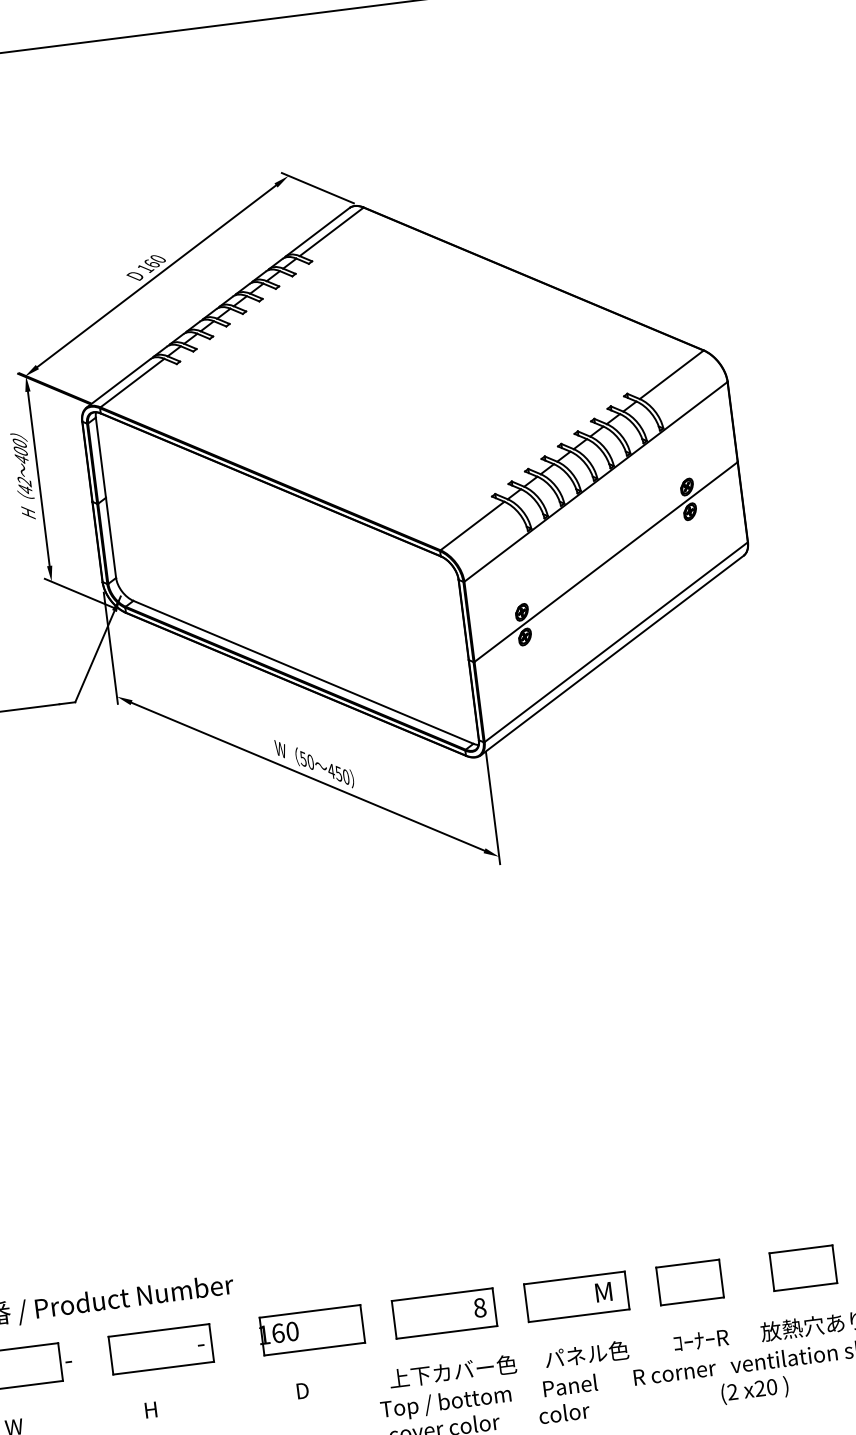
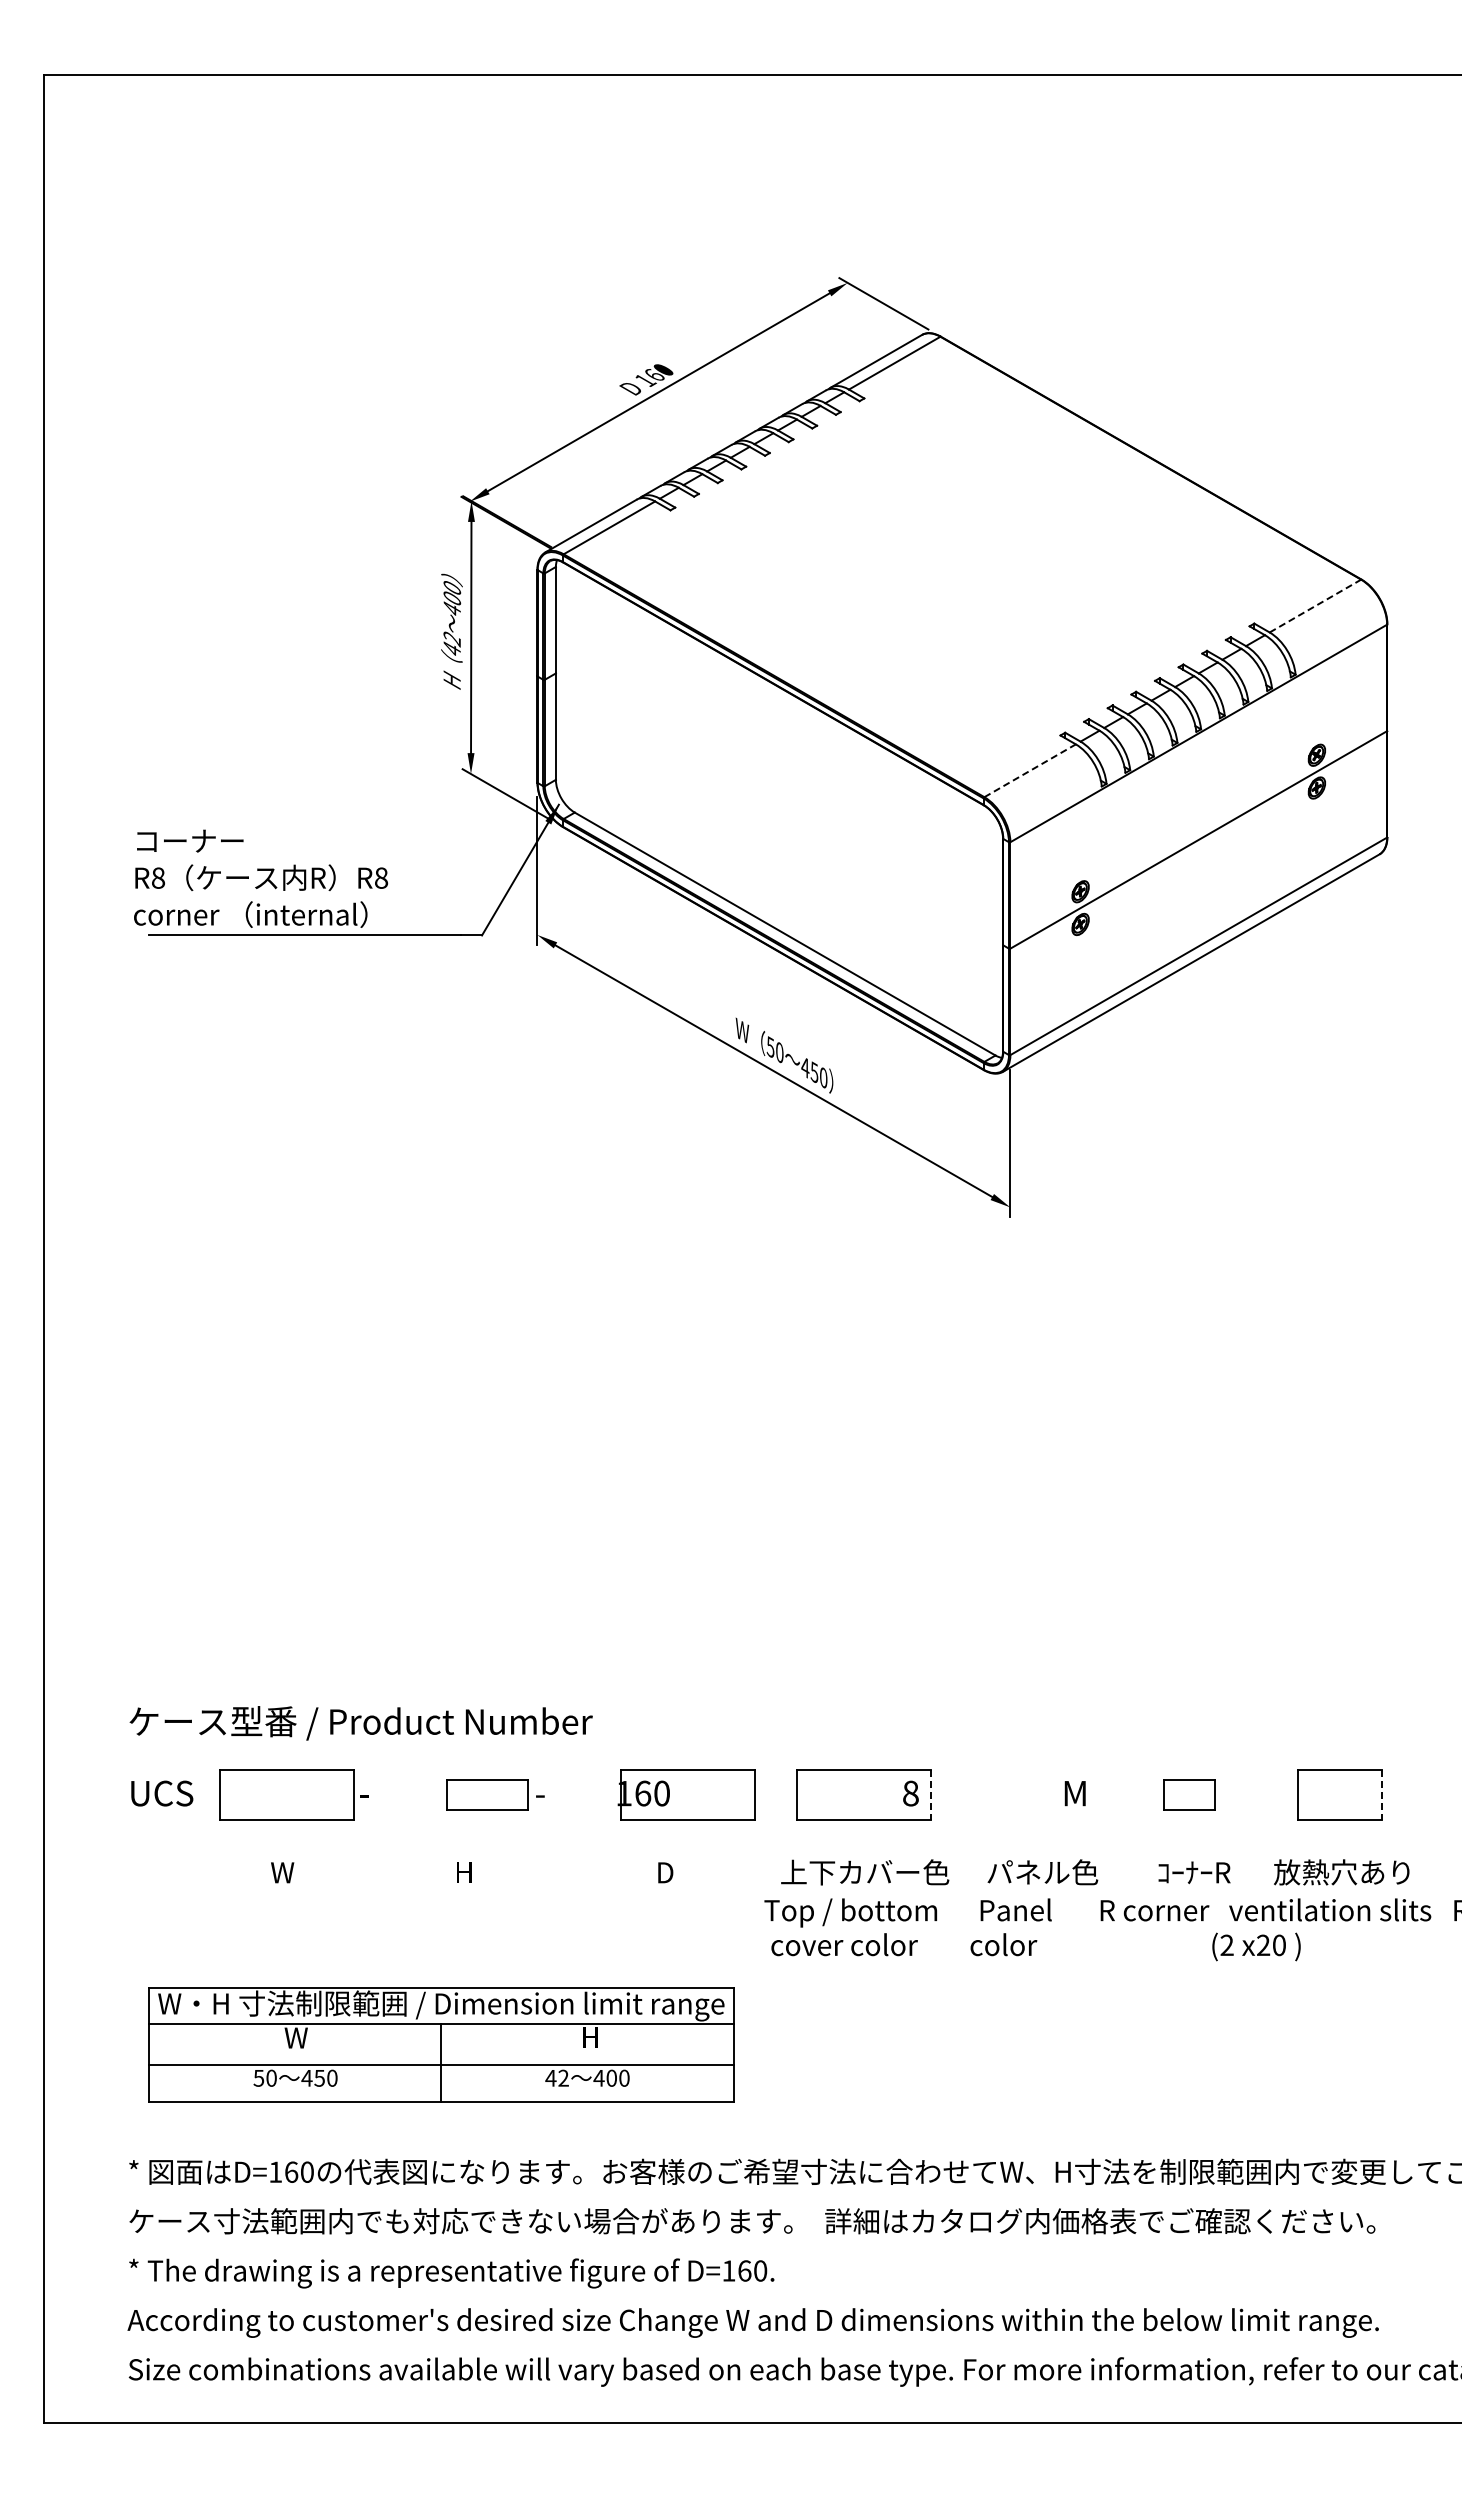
line: (671, 375) -> (1315, 606), solid -> dashed
line: (472, 525) -> (1030, 770), solid -> dashed
line: (834, 1264) -> (1381, 1795), solid -> dashed
part: (689, 1282) -> (1189, 1794), size x0.6
part: (576, 1296) -> (1038, 1794), removed
line: (494, 1307) -> (930, 1795), solid -> dashed
part: (161, 1348) -> (487, 1794), size x0.6

